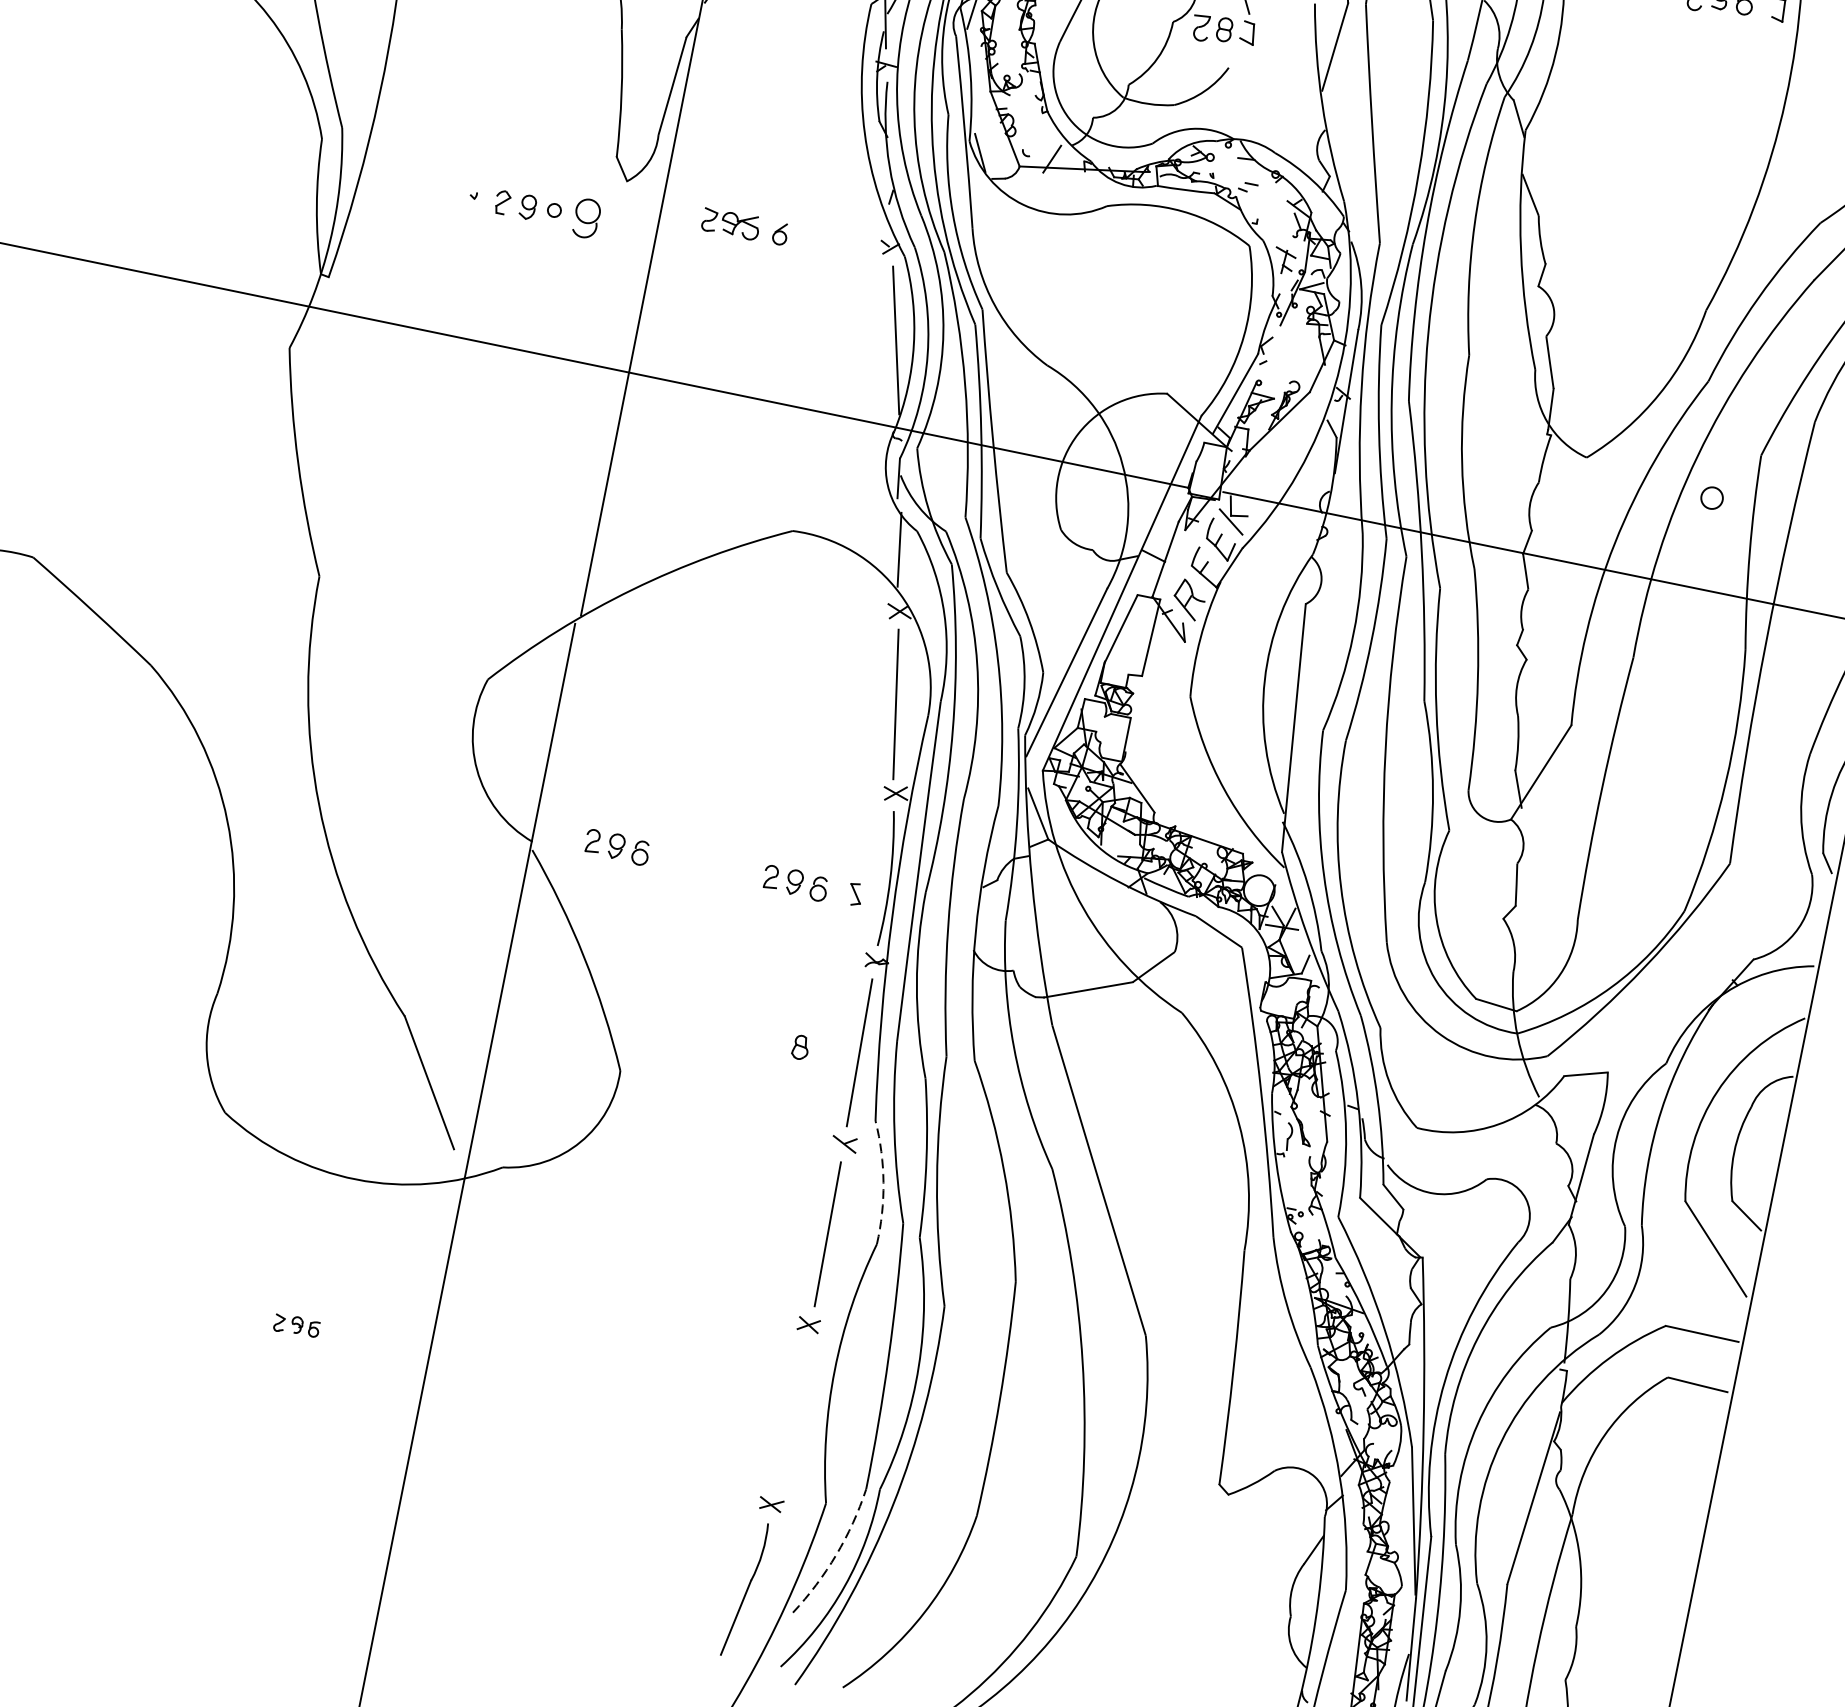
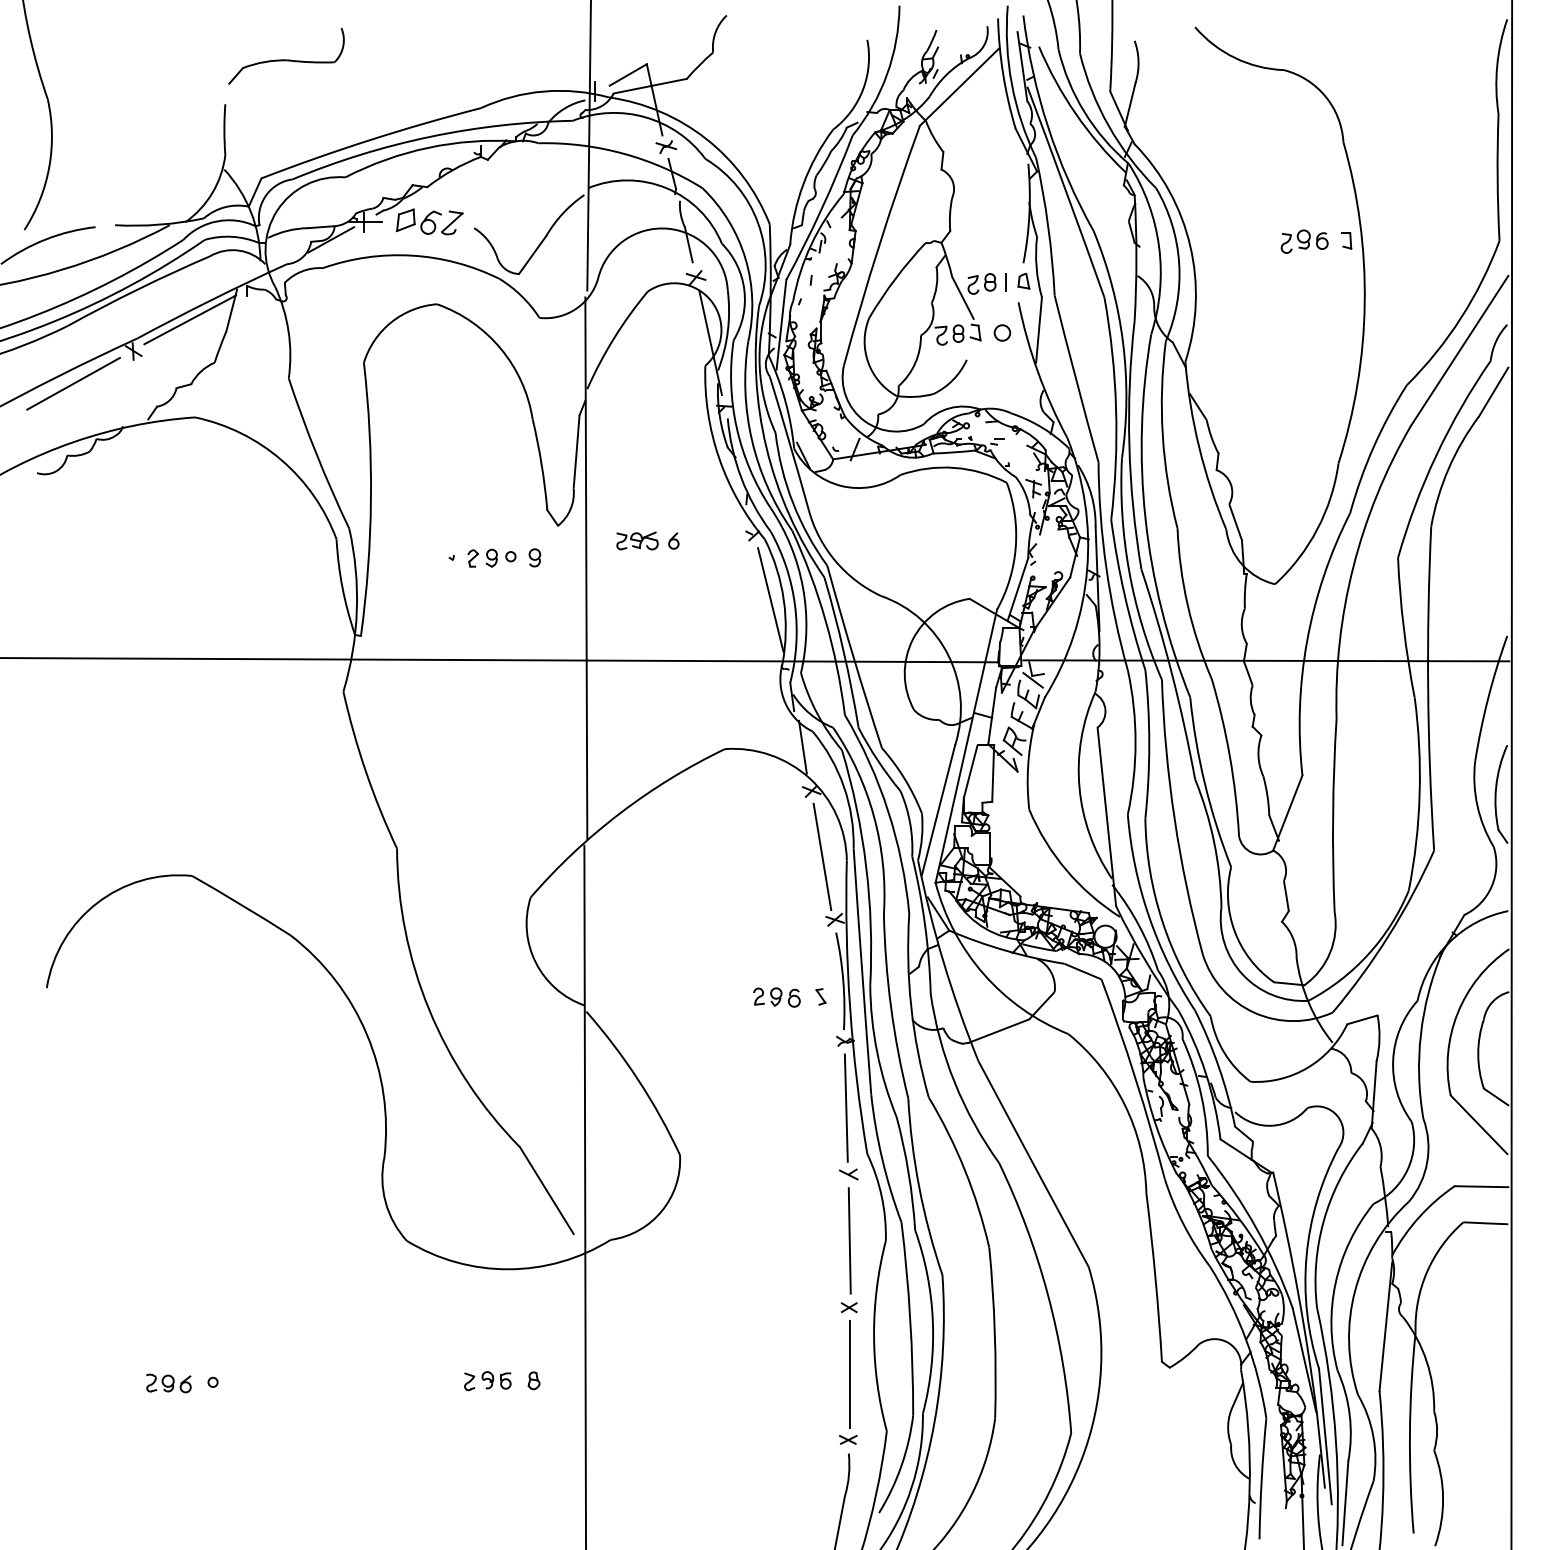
part: (586, 218) -> (534, 557), size x0.62
circle: (1712, 497) -> (1002, 332), moved
part: (616, 847) -> (645, 997), removed
part: (800, 1046) -> (533, 1380), moved
arc: (883, 1182) -> (881, 1196), dashed -> solid
part: (296, 1326) -> (487, 1381), size x1.43
line: (790, 1416) -> (849, 1374), added
arc: (836, 1555) -> (901, 1466), dashed -> solid

